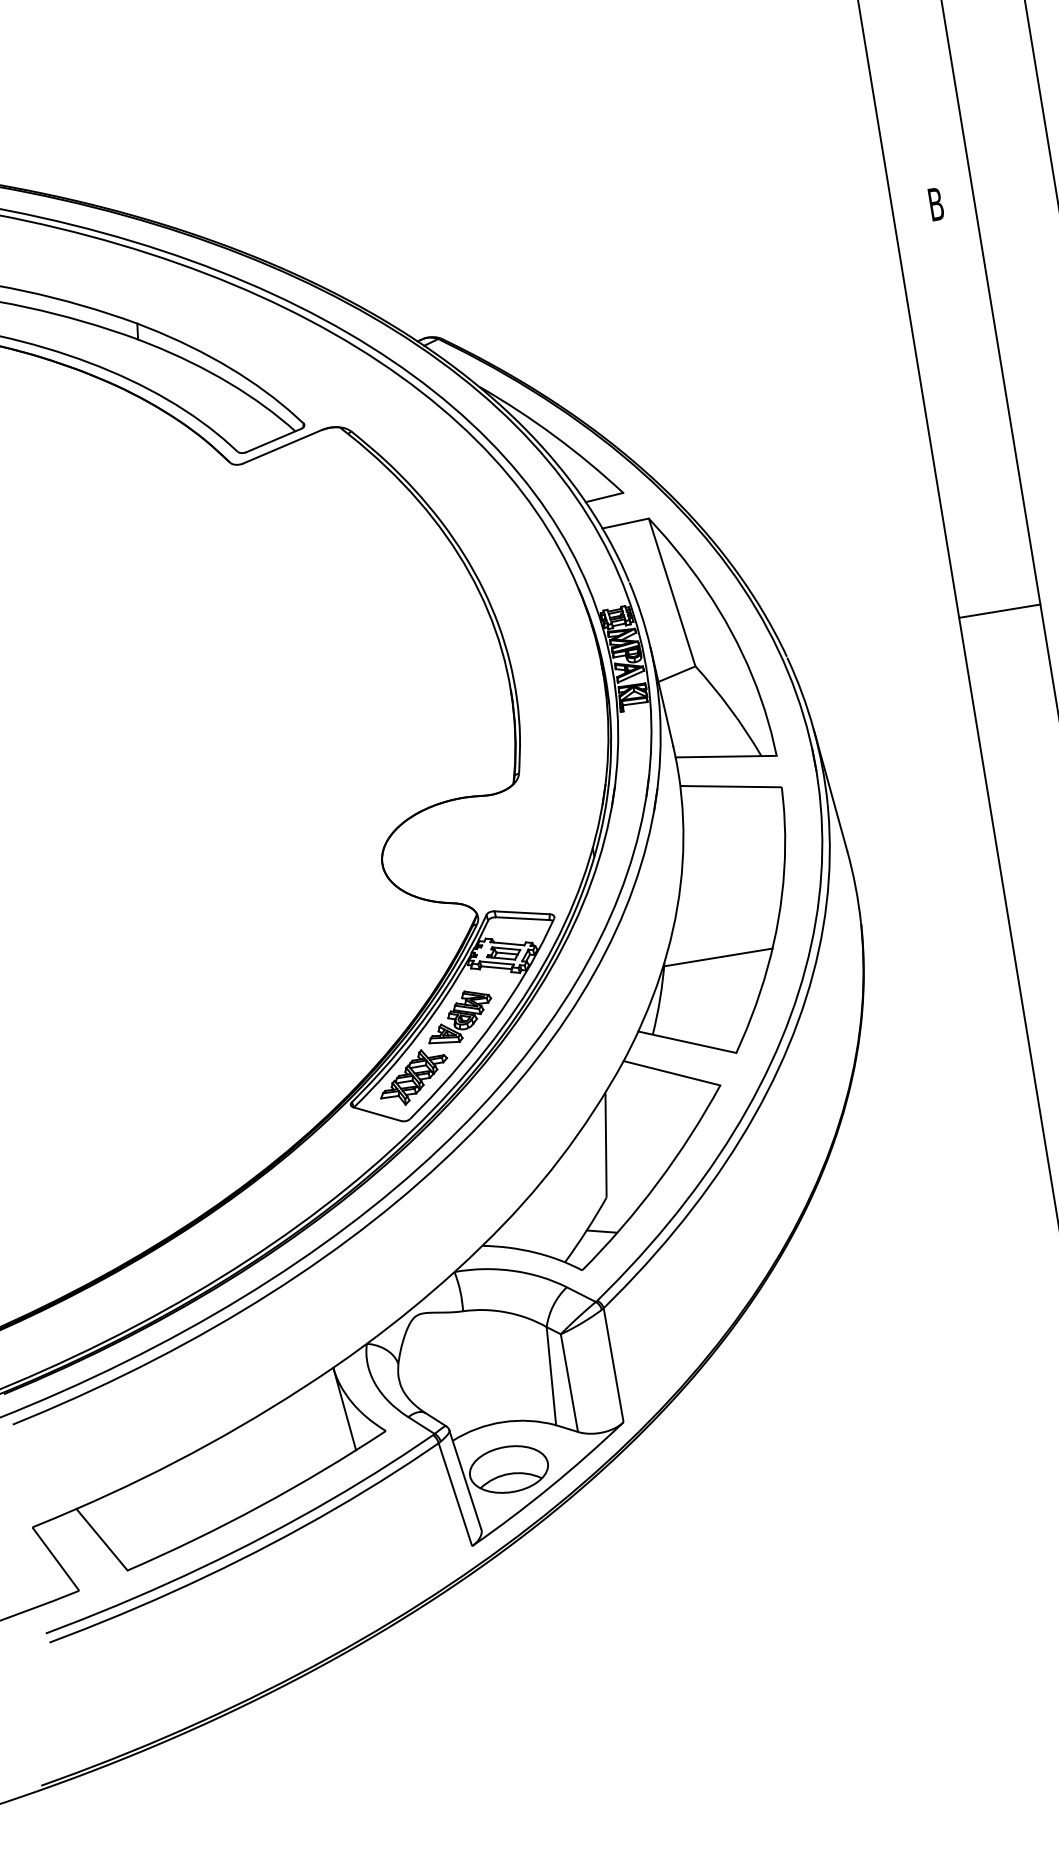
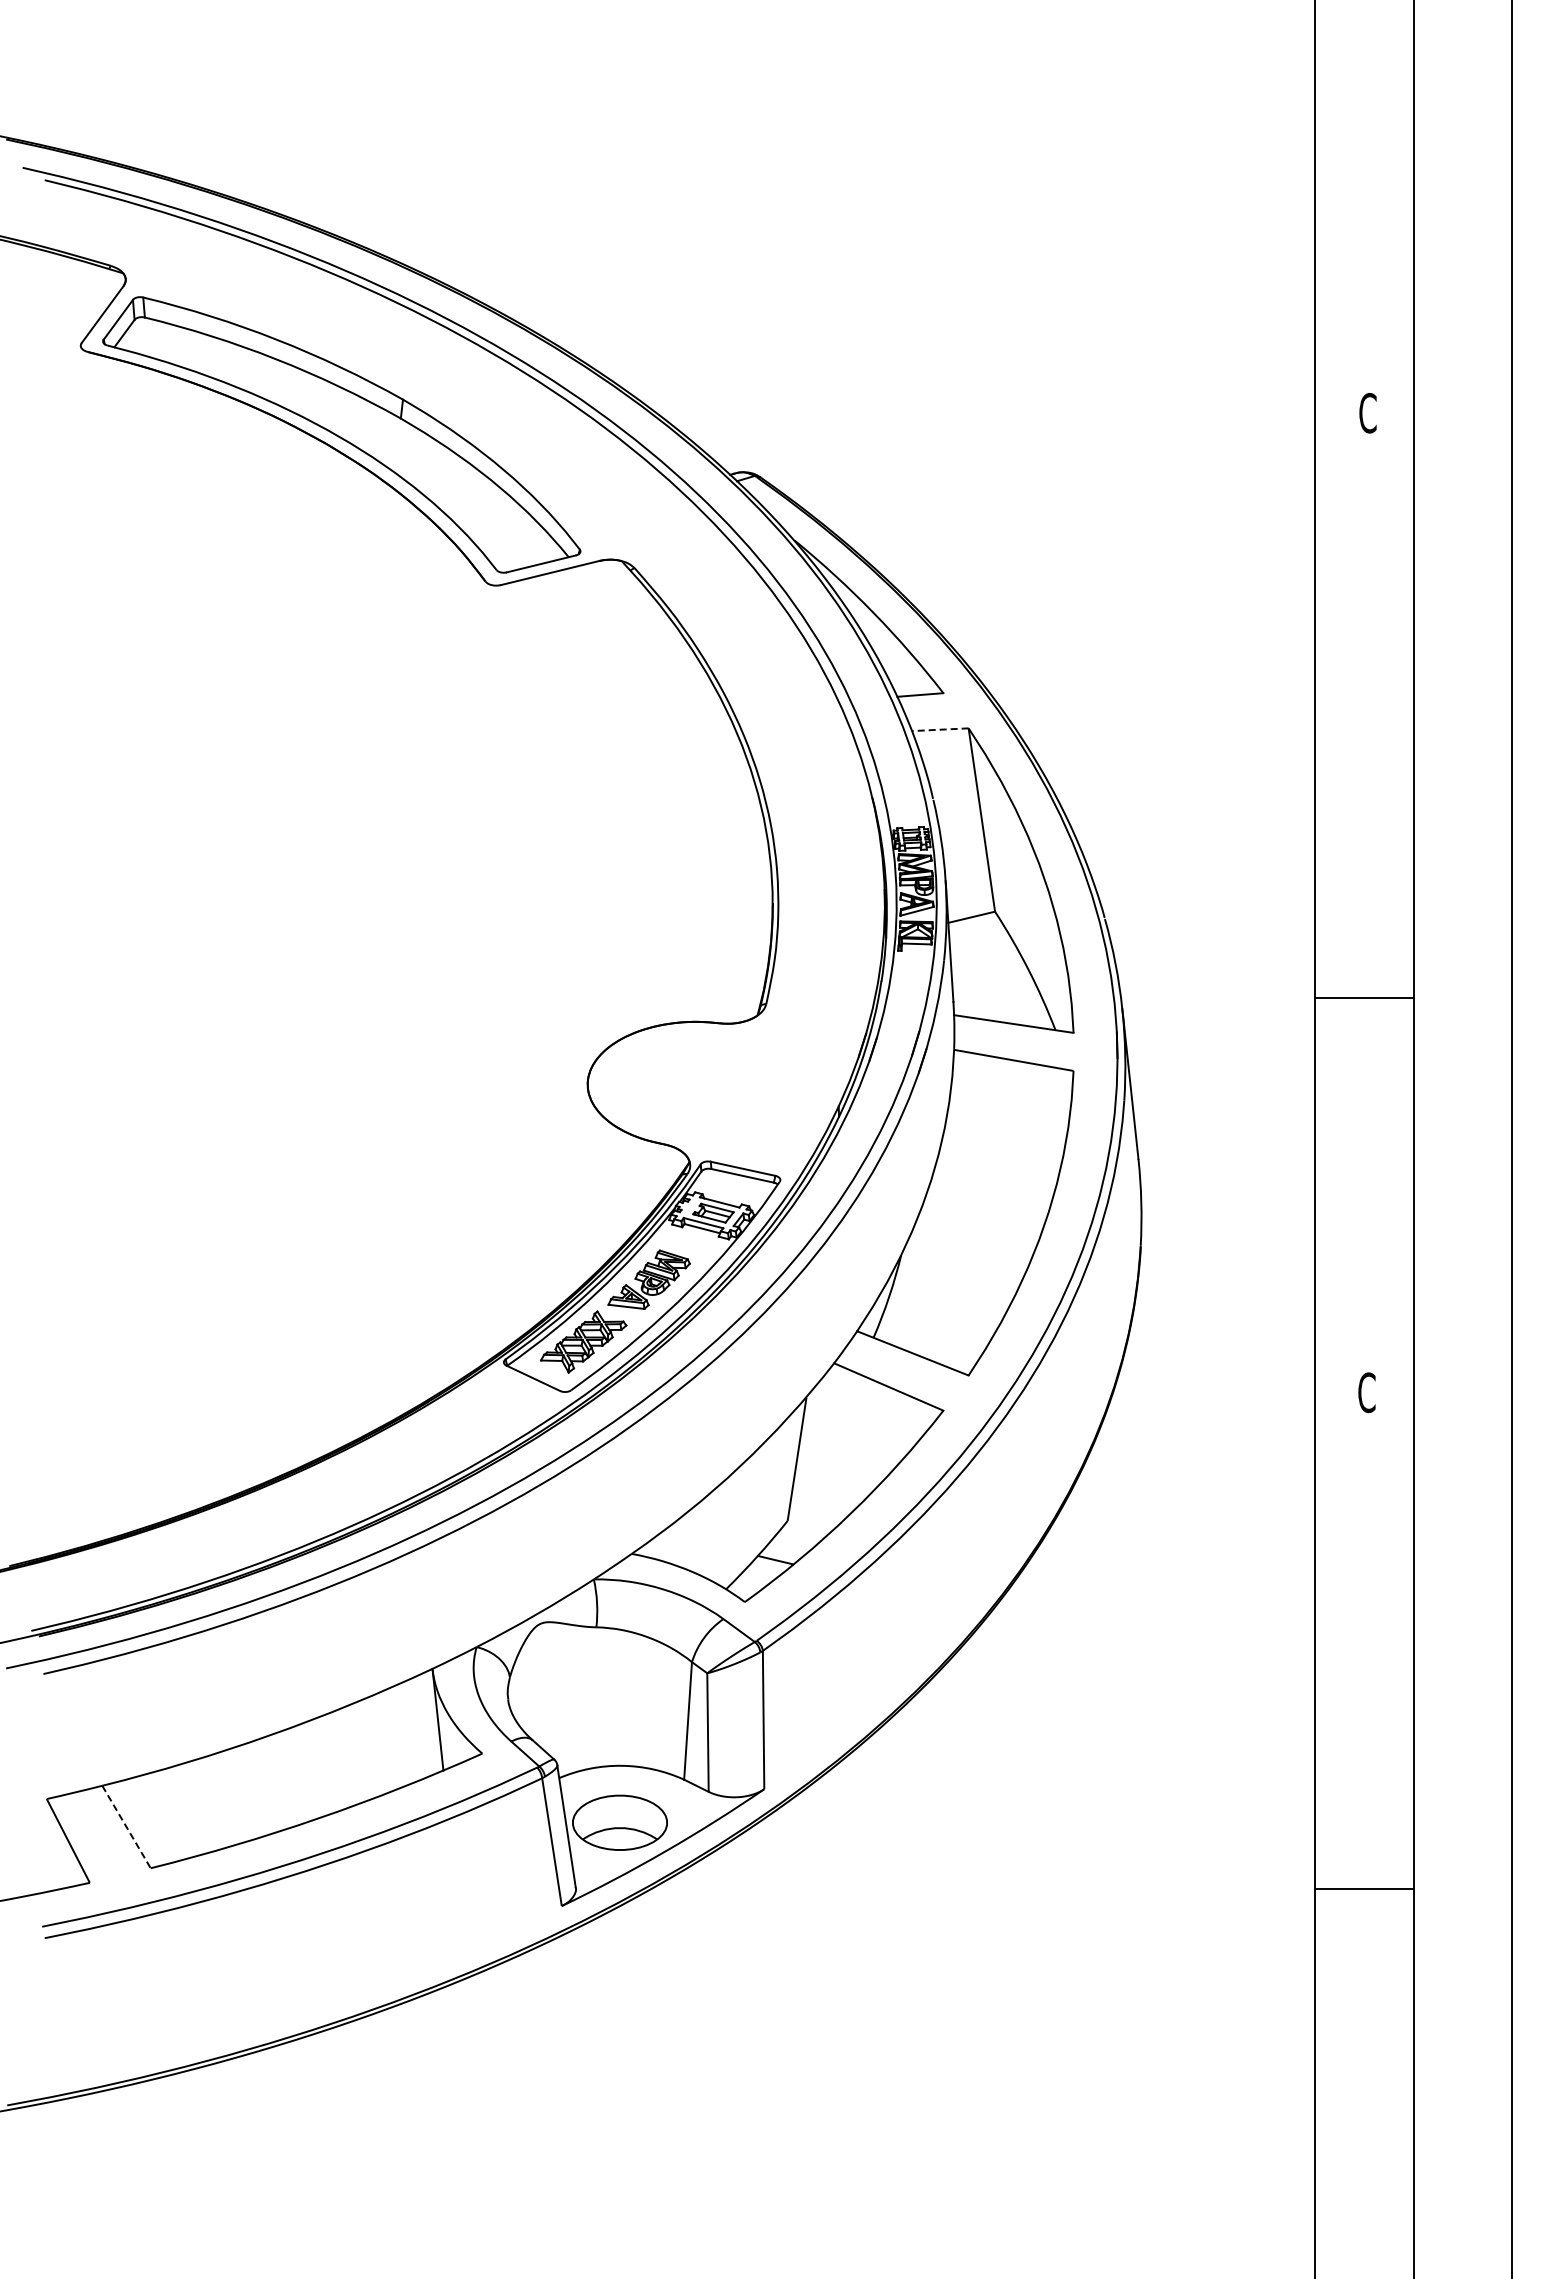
text: (935, 203) -> (1367, 412), B -> C
line: (624, 523) -> (939, 729), solid -> dashed
line: (999, 611) -> (1364, 998), moved
line: (718, 957) -> (965, 1259), removed
line: (102, 1540) -> (126, 1827), solid -> dashed

